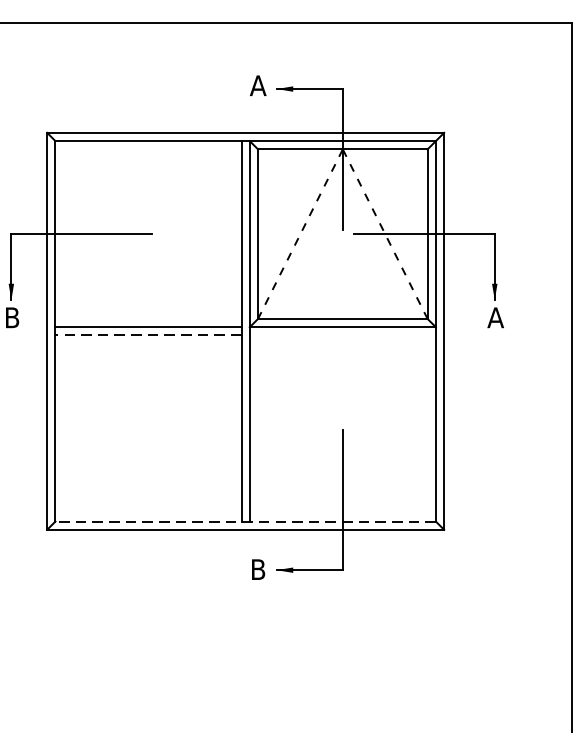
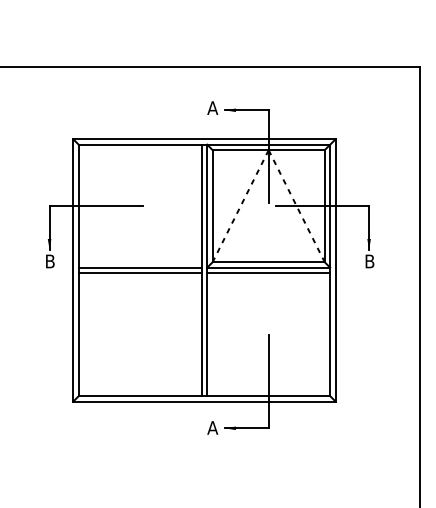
text: (495, 317) -> (369, 261), A -> B
line: (147, 335) -> (139, 273), dashed -> solid
line: (342, 335) -> (268, 273), added
line: (245, 522) -> (204, 396), dashed -> solid
text: (257, 568) -> (212, 427), B -> A

